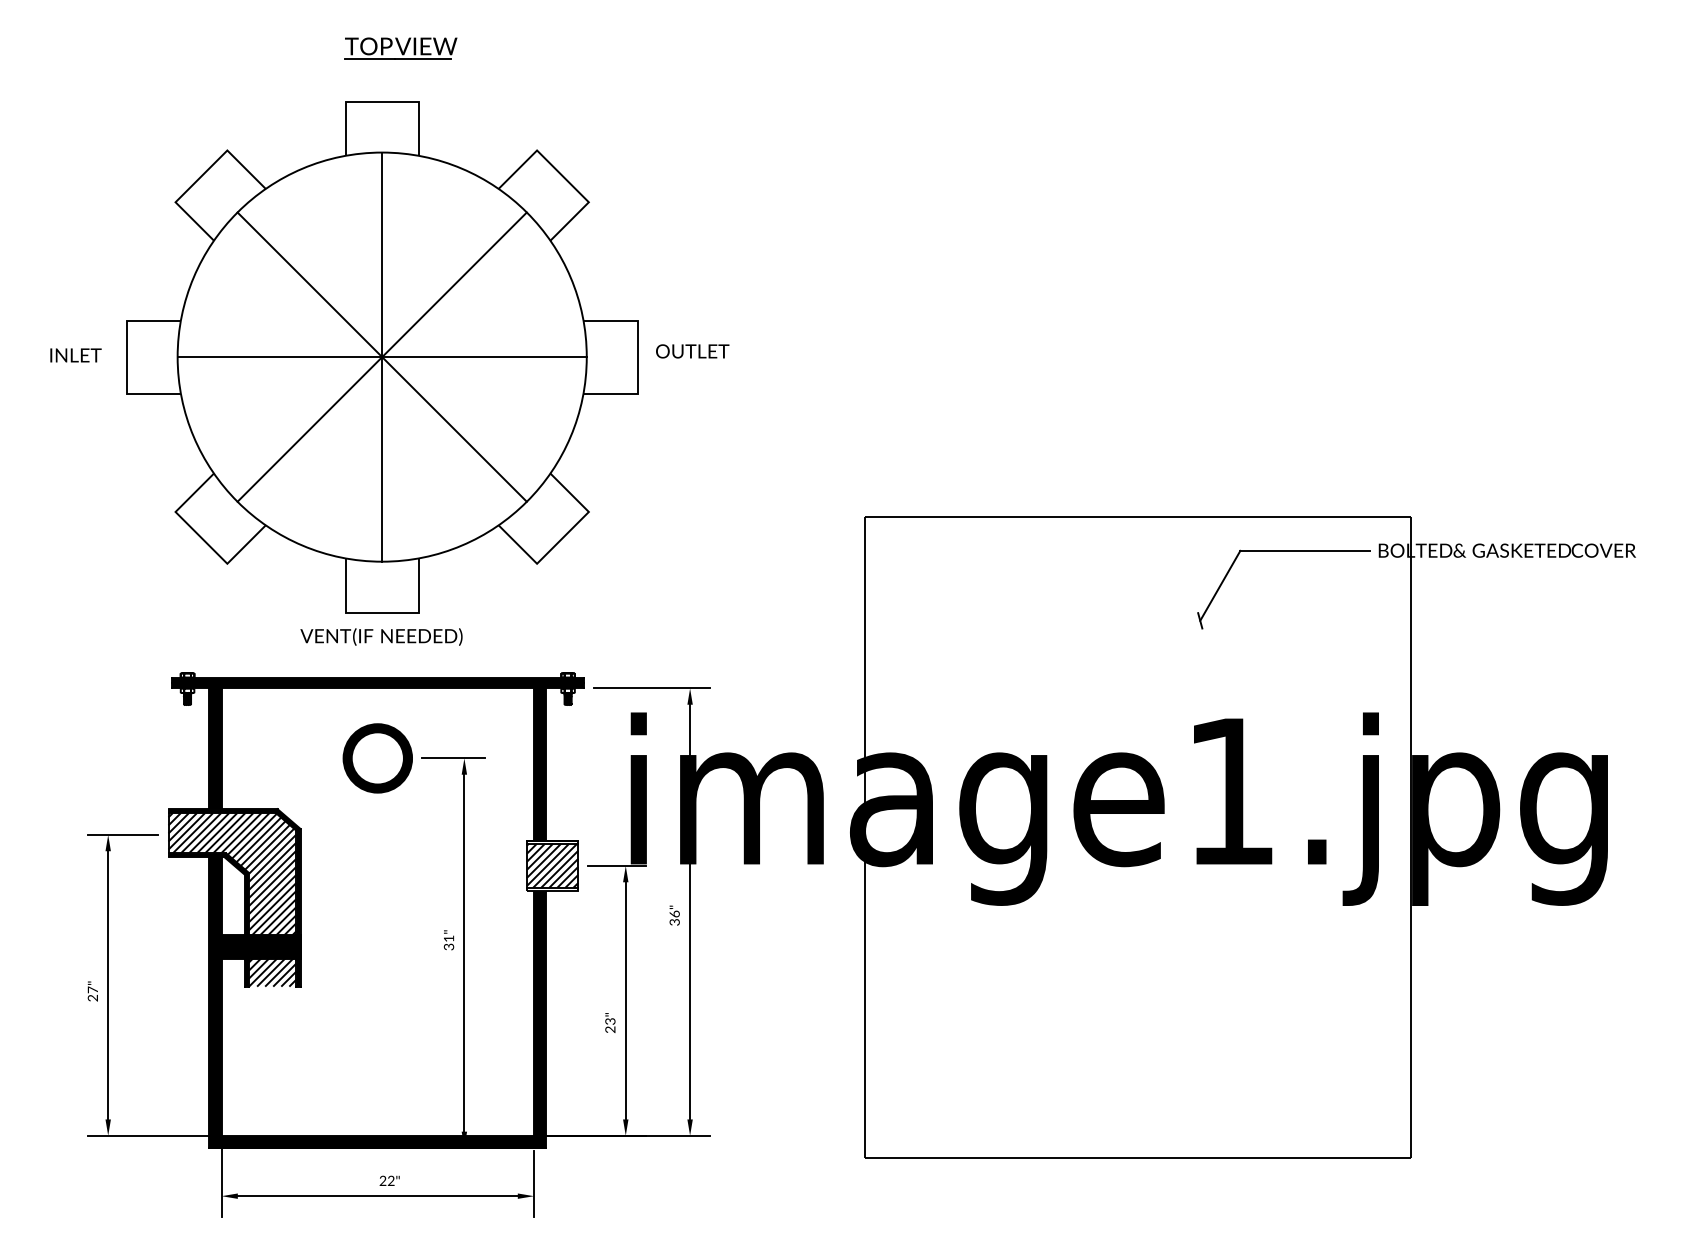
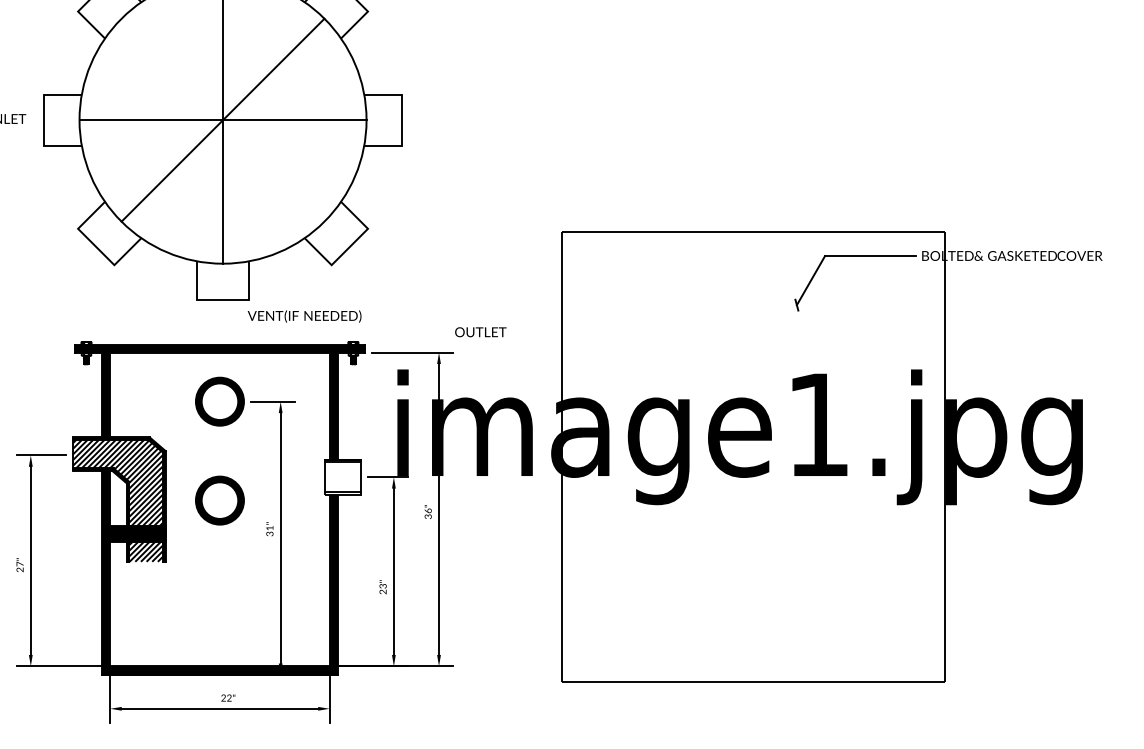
text: (692, 351) -> (480, 332), moved
line: (381, 356) -> (222, 119), removed
text: (381, 636) -> (304, 316), moved
hatch: (552, 865) -> (342, 476), removed
part: (377, 899) -> (219, 500), added

